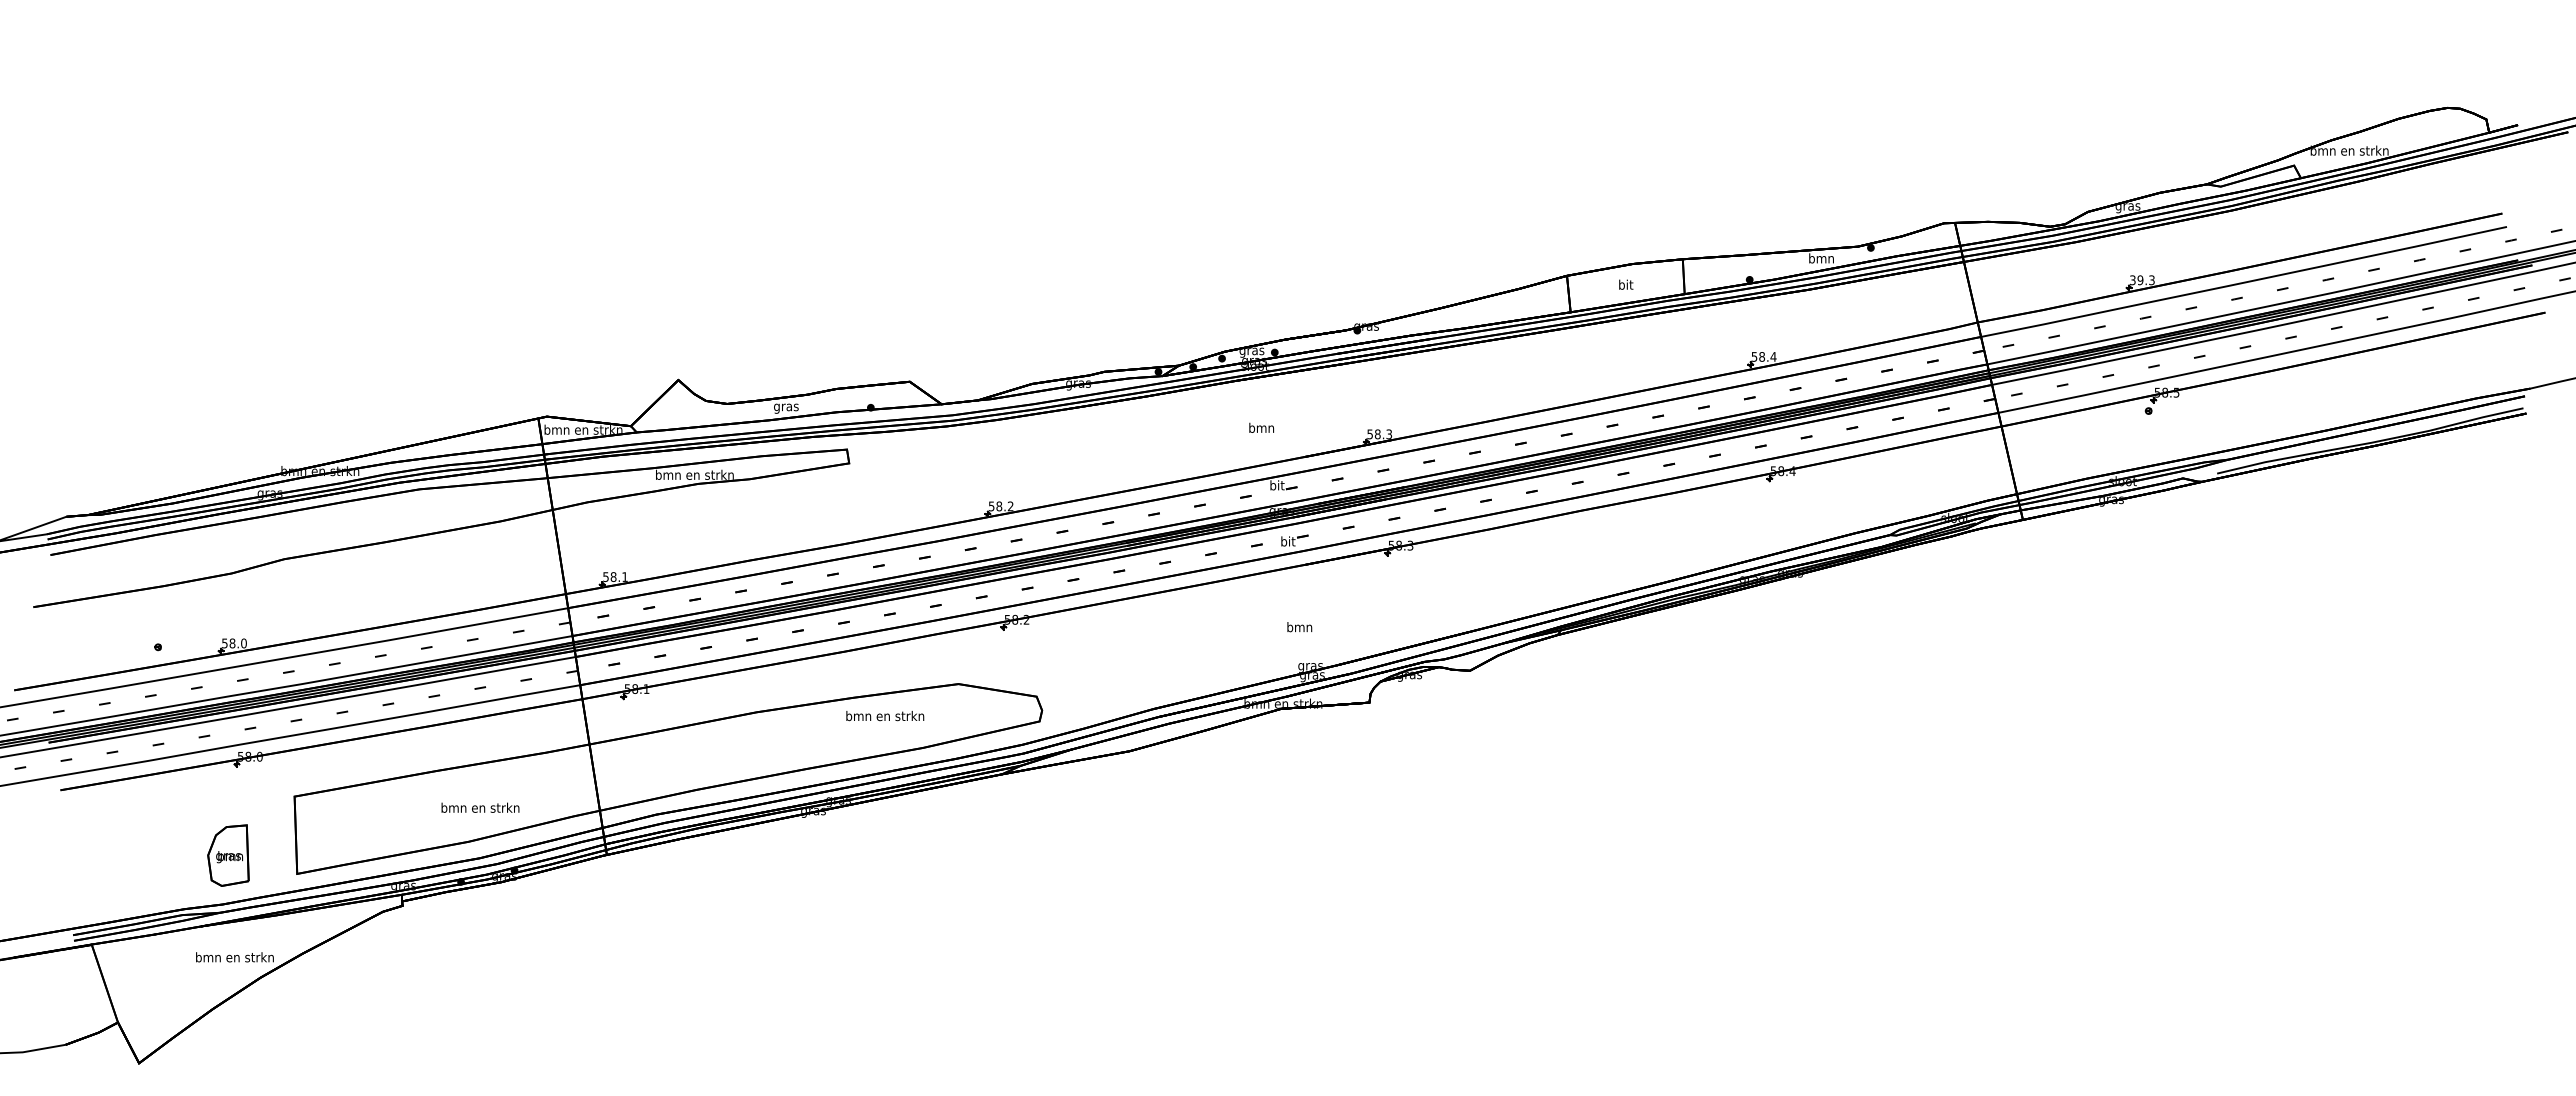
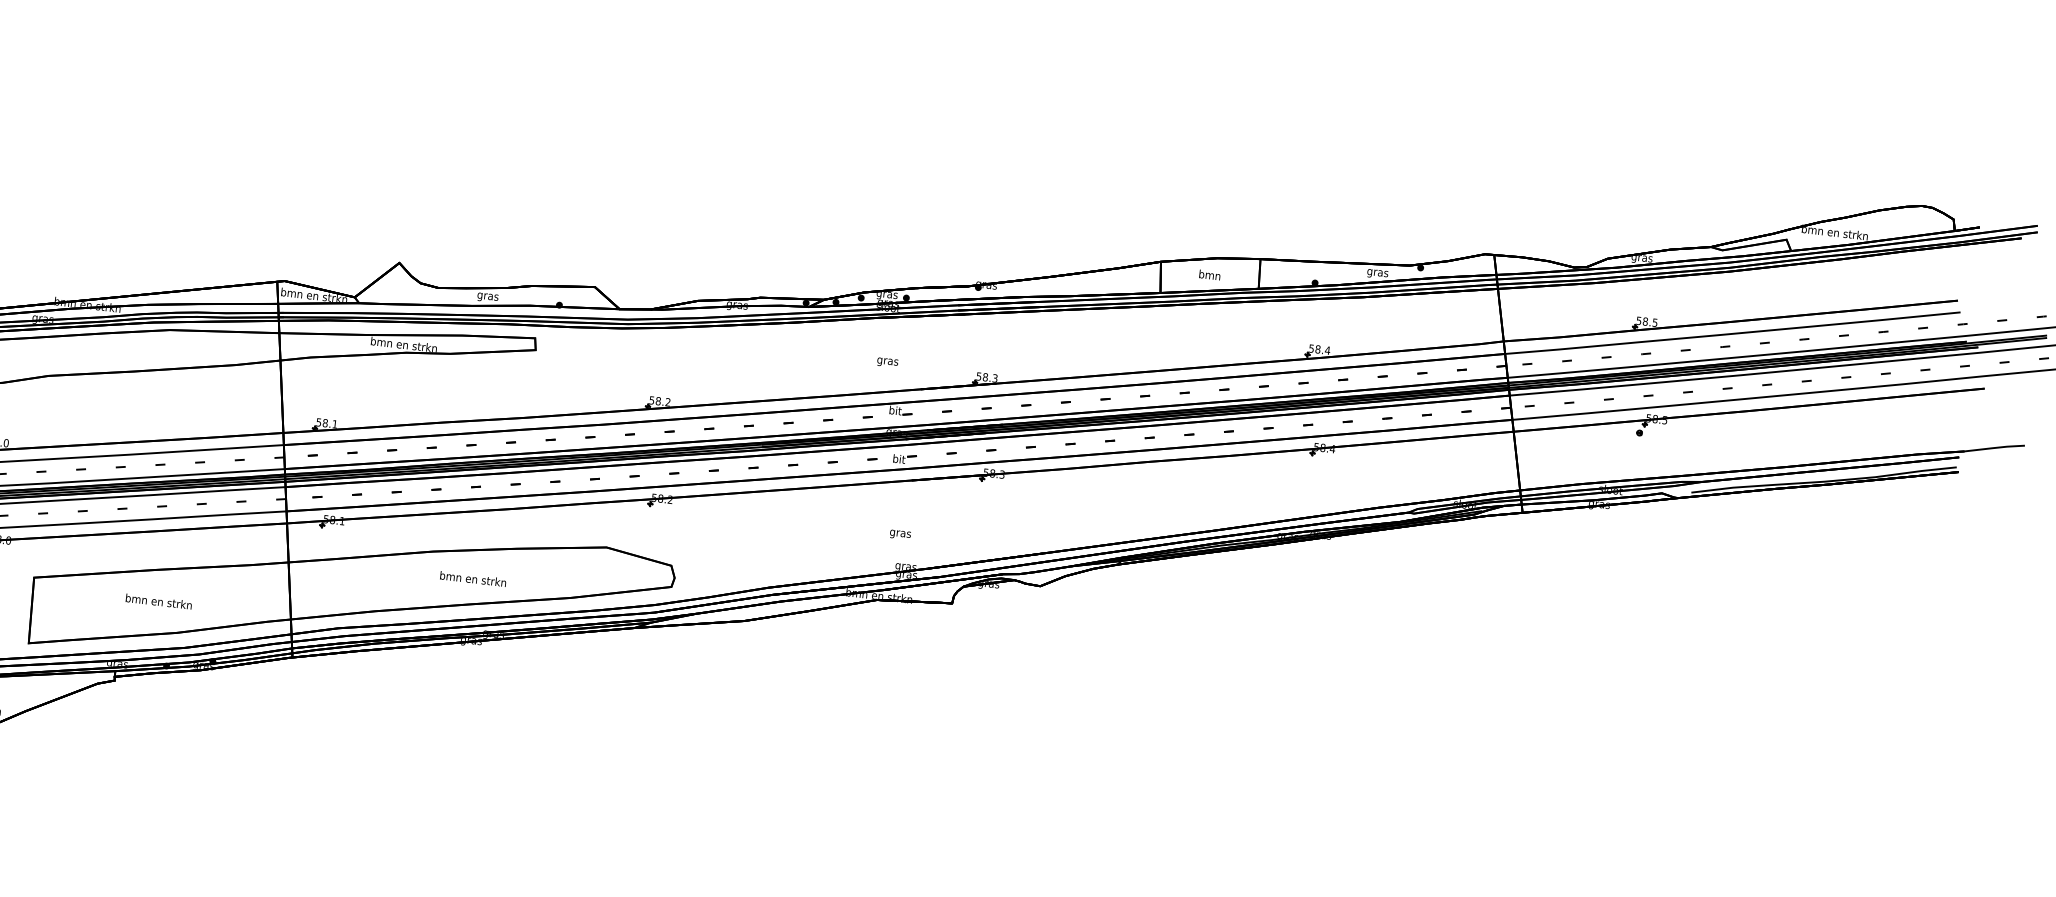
text: (1821, 259) -> (1377, 272), bmn -> gras
text: (2142, 280) -> (1647, 322), 39.3 -> 58.5
text: (1625, 284) -> (1209, 274), bit -> bmn
text: (1261, 428) -> (887, 360), bmn -> gras
text: (1299, 628) -> (900, 533), bmn -> gras
text: (885, 716) -> (473, 579), moved
text: (480, 807) -> (158, 601), moved

